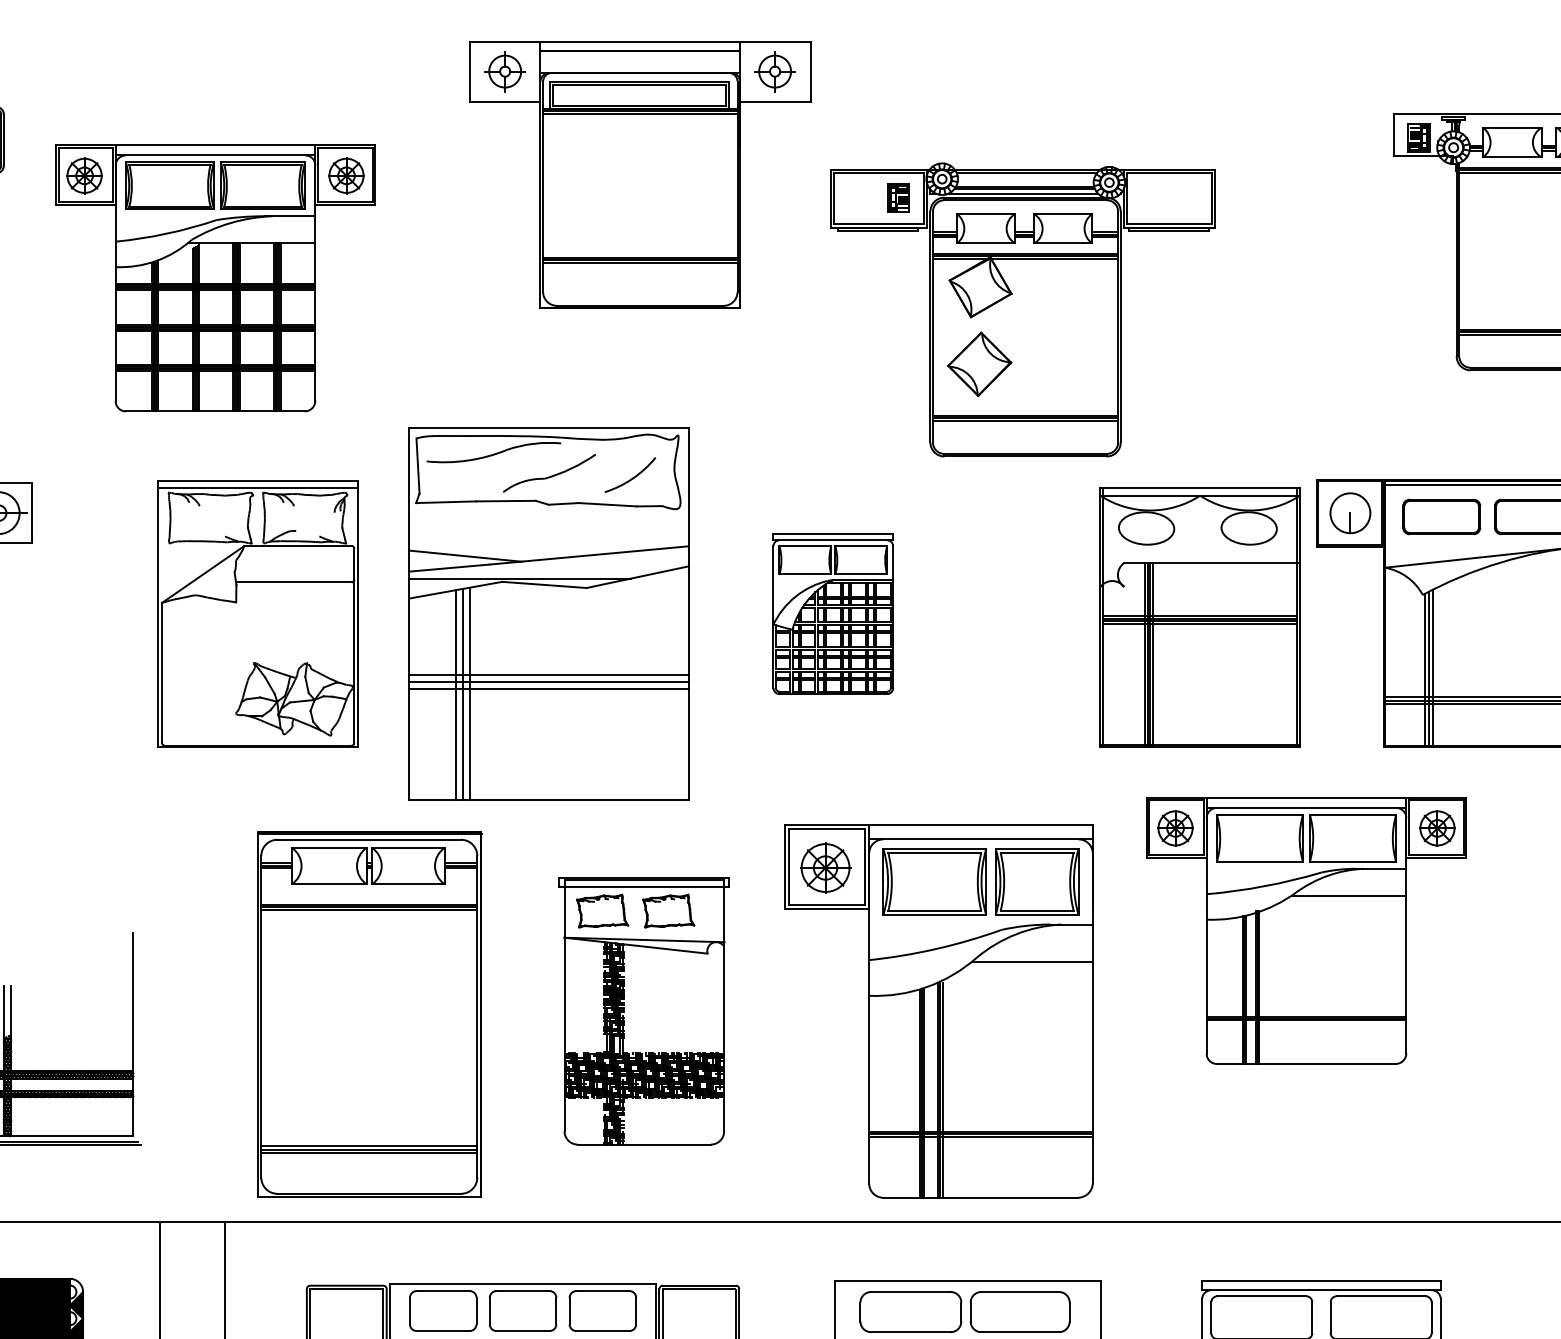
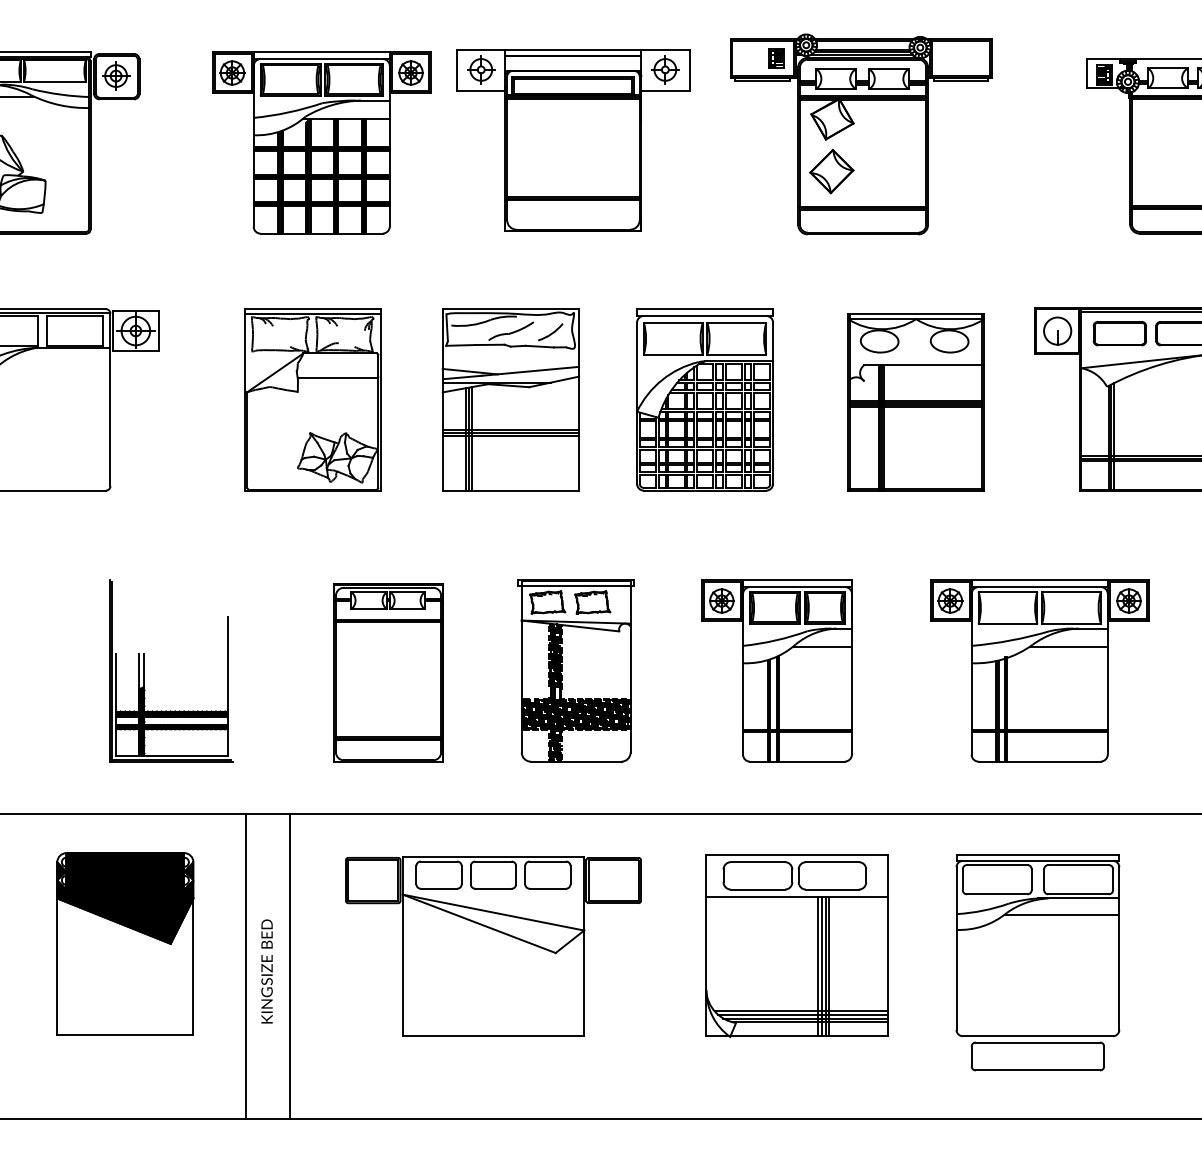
part: (640, 175) -> (573, 140), moved
part: (215, 277) -> (321, 142), moved
part: (1023, 309) -> (861, 134), moved
part: (548, 613) -> (510, 399), size x0.71
part: (832, 613) -> (704, 399), size x1.67
part: (1199, 617) -> (915, 402), moved
part: (1306, 930) -> (1039, 670), moved
part: (938, 1010) -> (776, 670), size x0.71
part: (369, 1013) -> (388, 672), size x0.71

